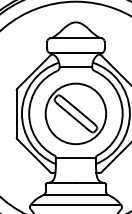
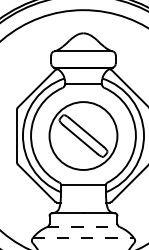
line: (76, 195) -> (84, 227), solid -> dashed
line: (75, 205) -> (83, 238), solid -> dashed

